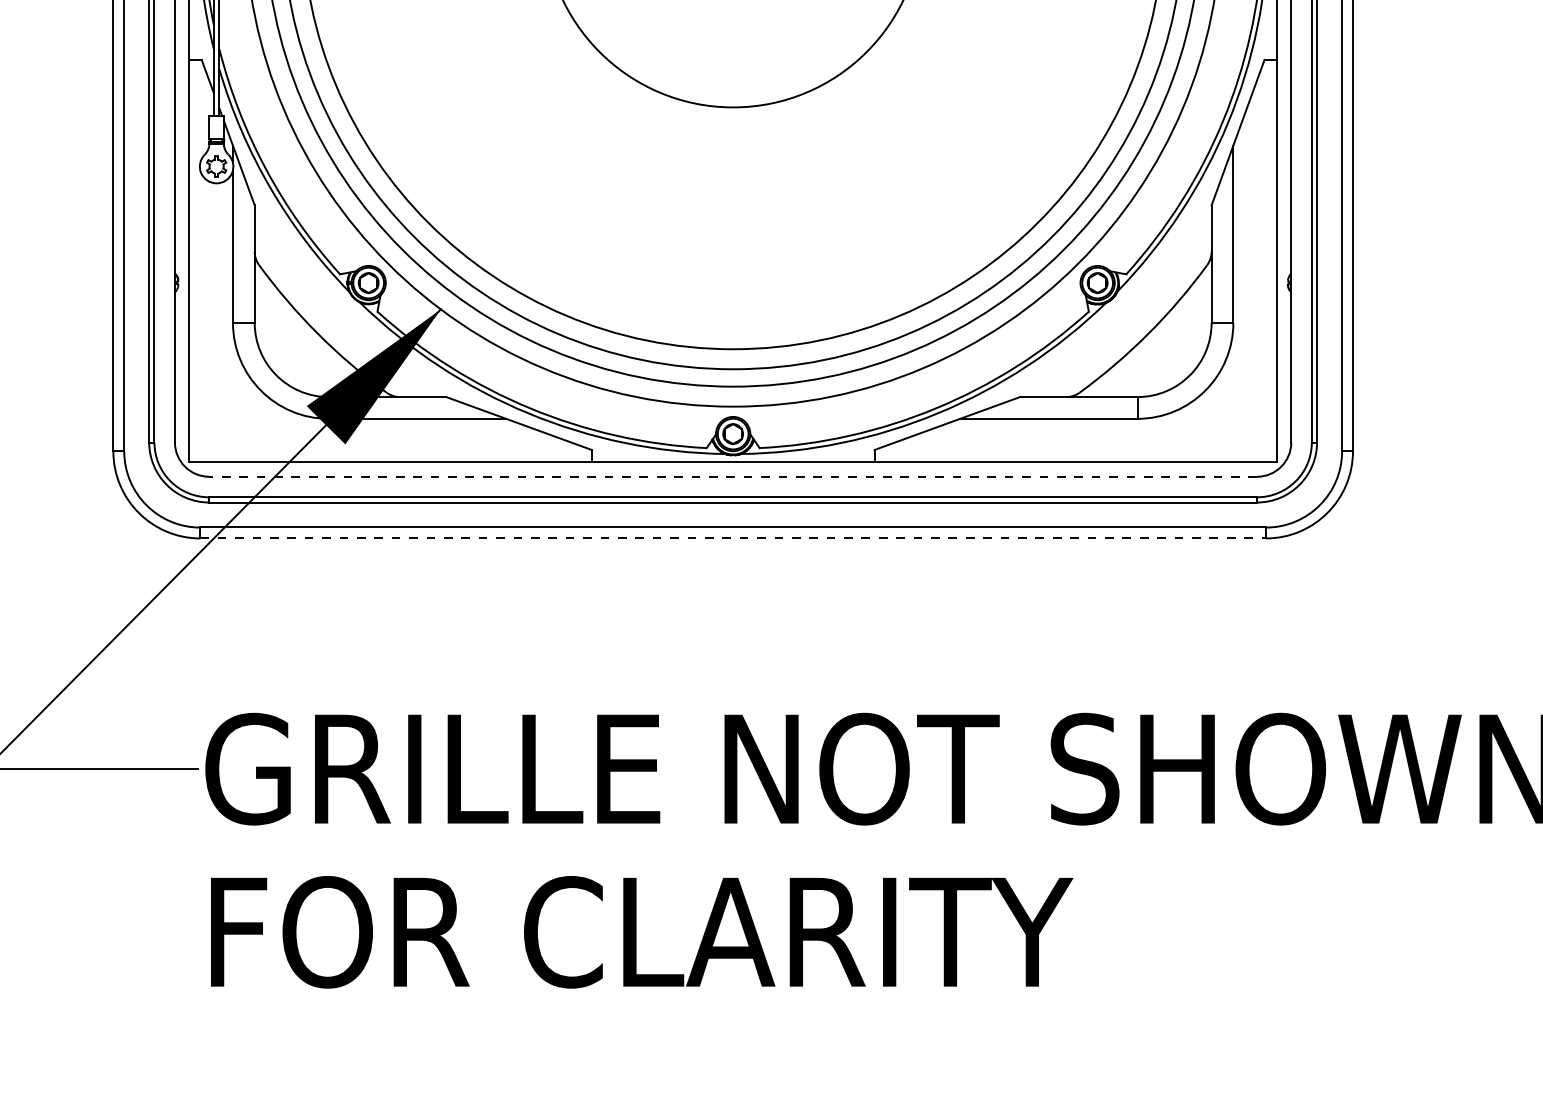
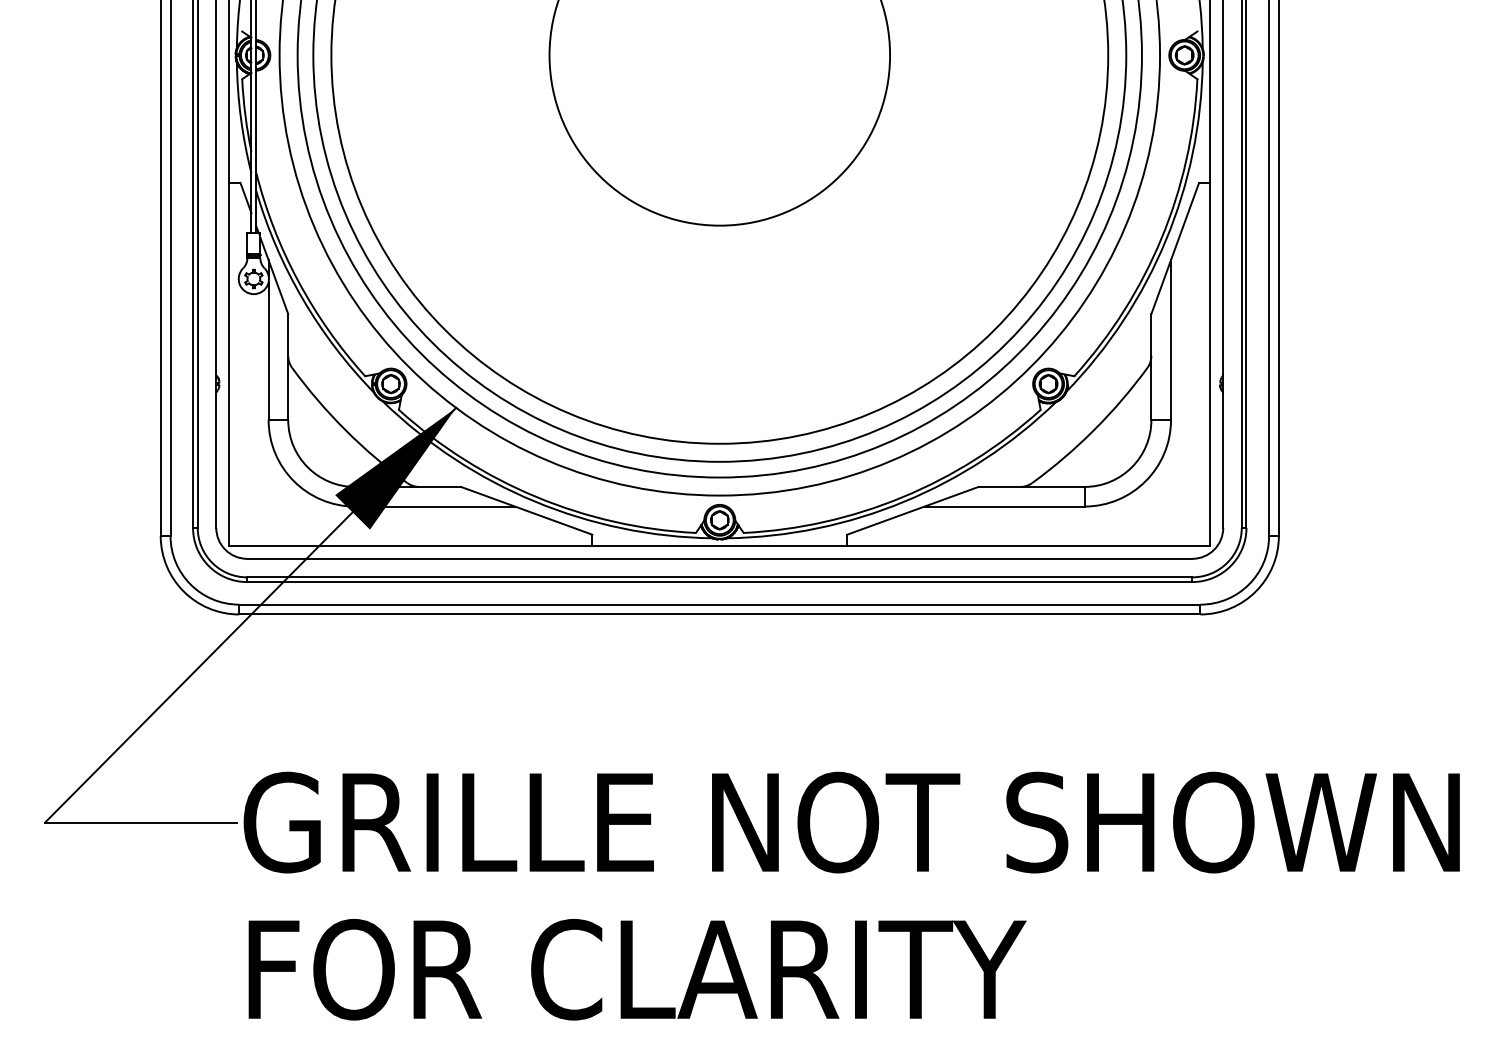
line: (732, 476) -> (719, 558), dashed -> solid
line: (732, 538) -> (719, 614), dashed -> solid

